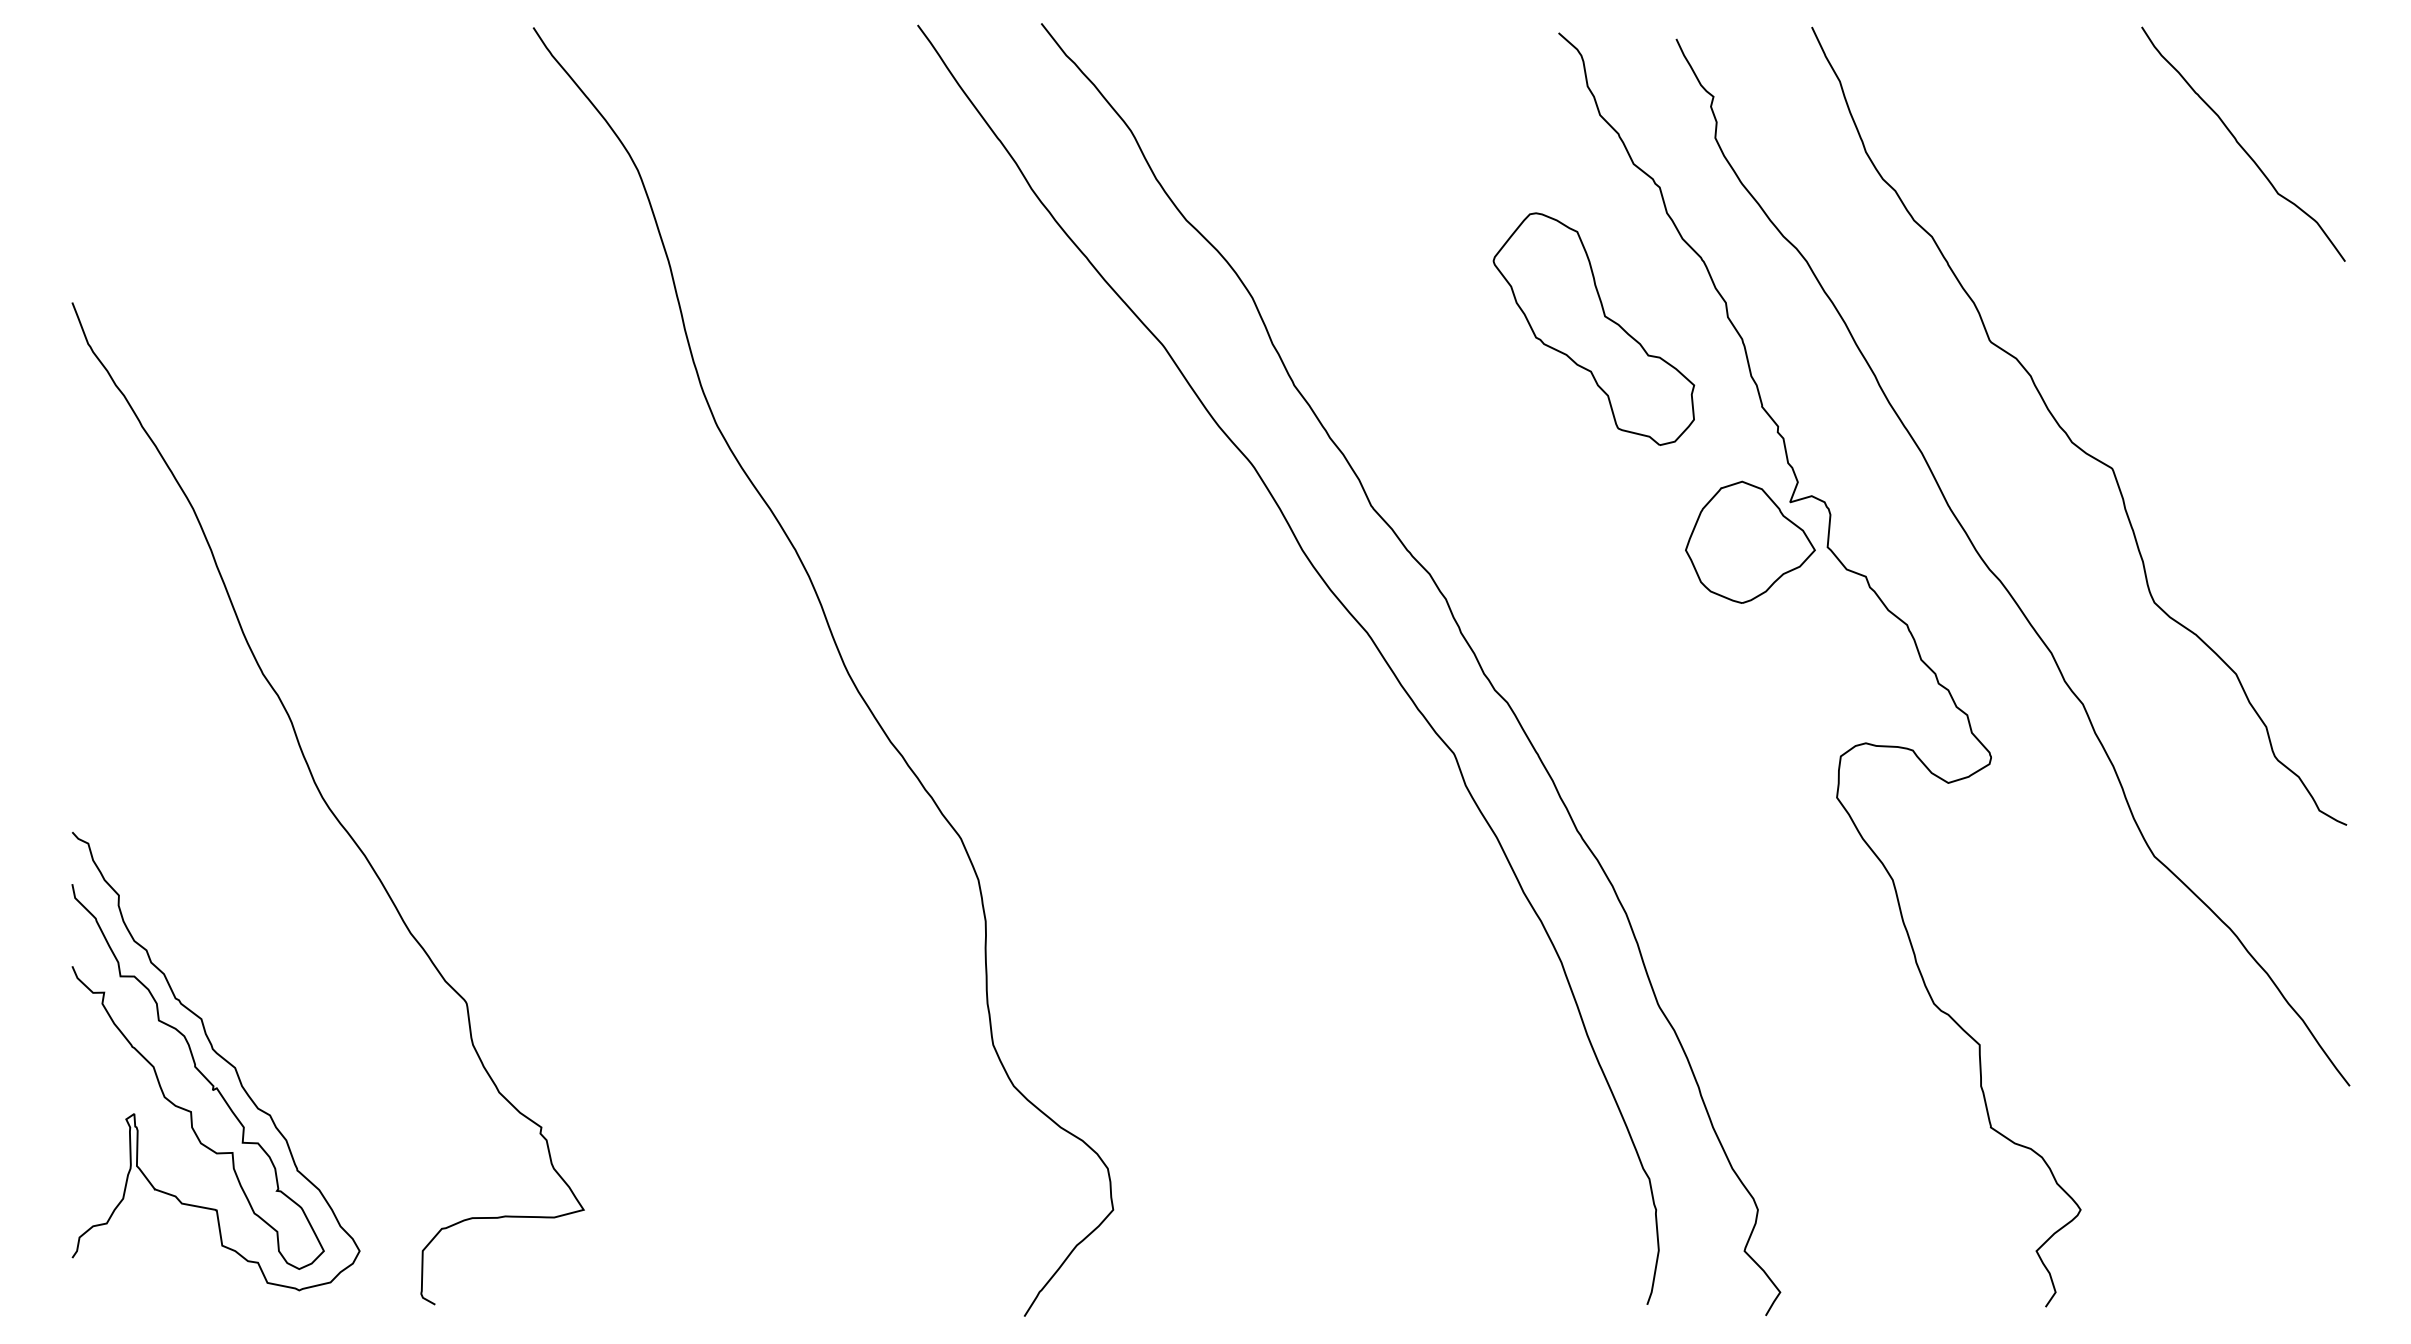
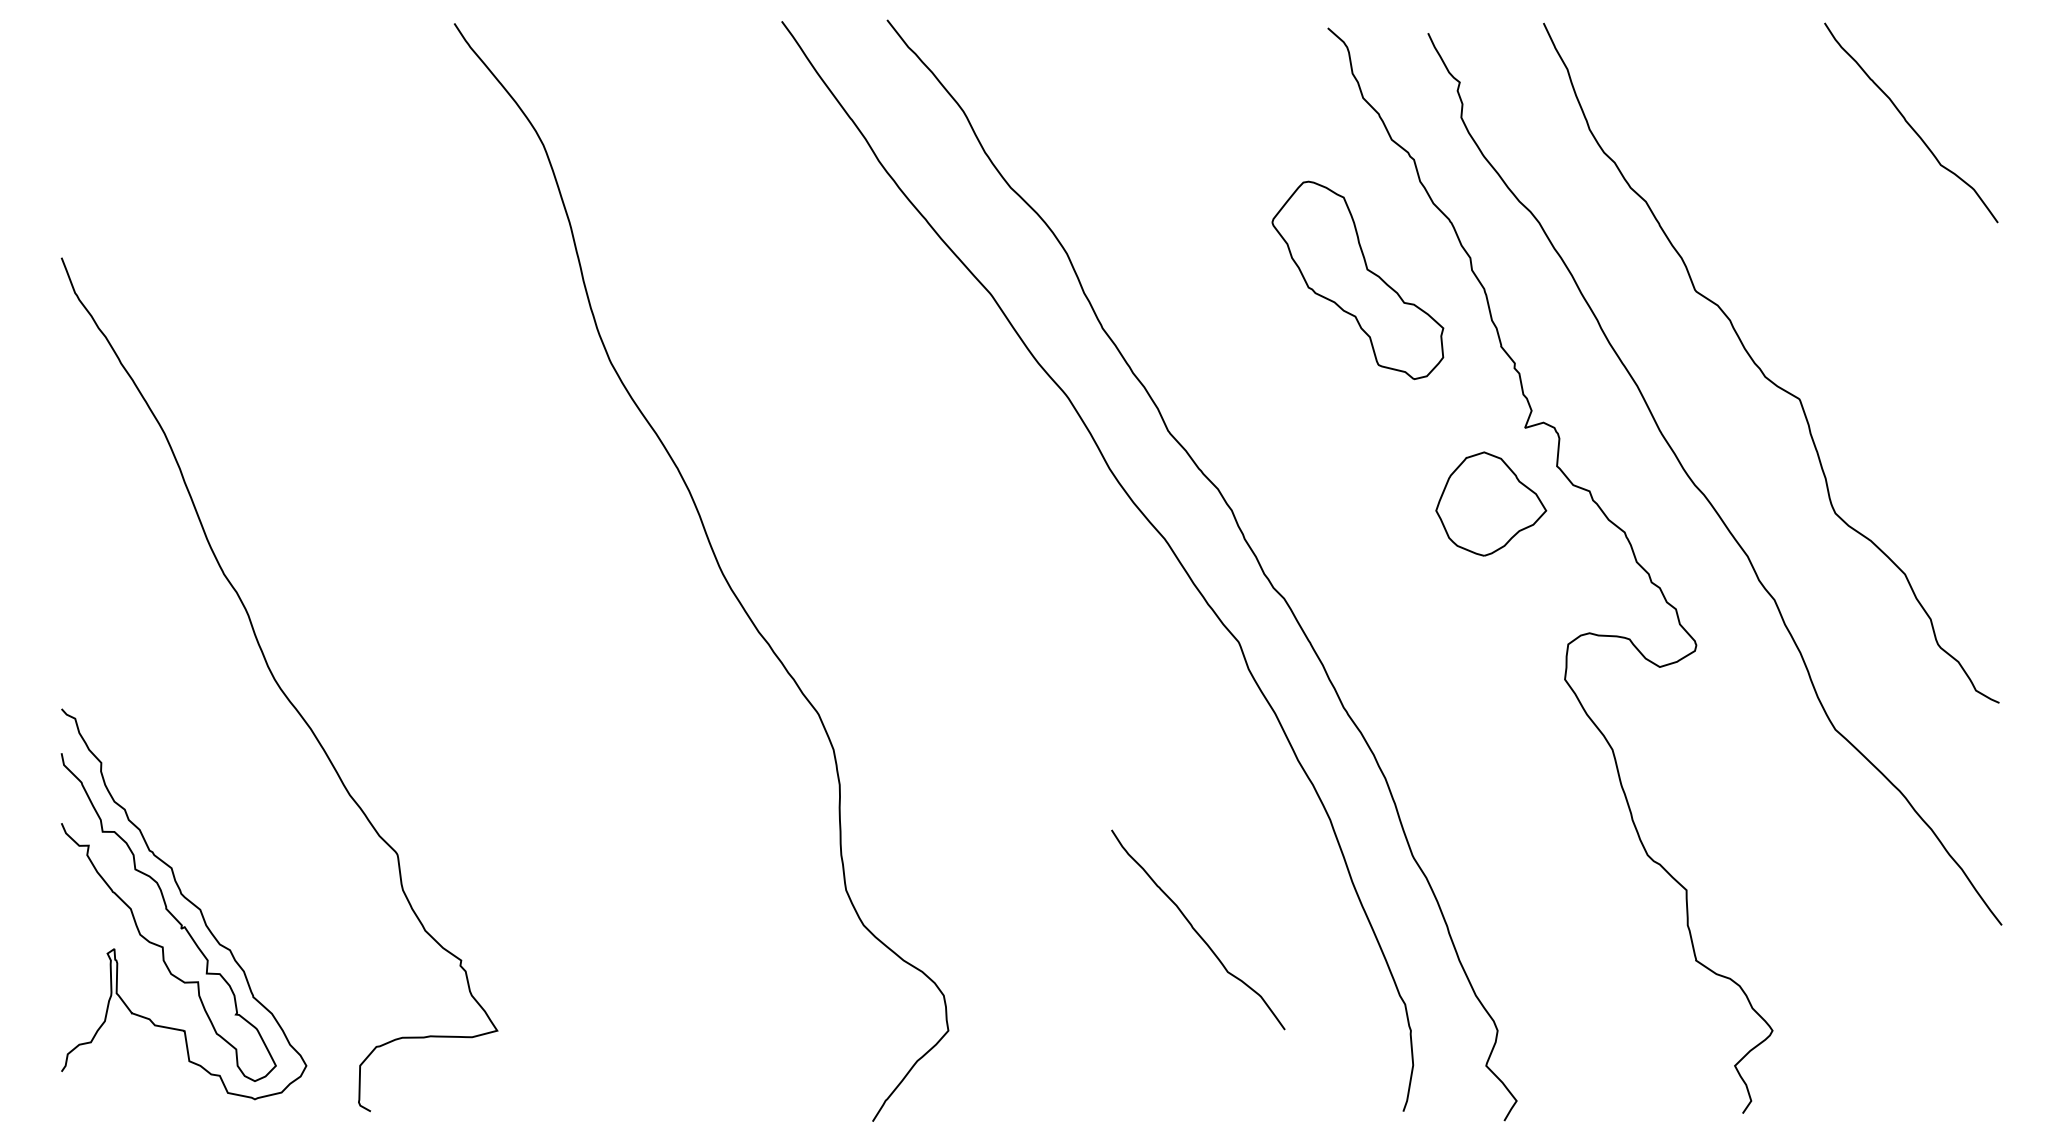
part: (1750, 541) -> (1491, 503), moved
curve: (1404, 1092) -> (1196, 930), added

